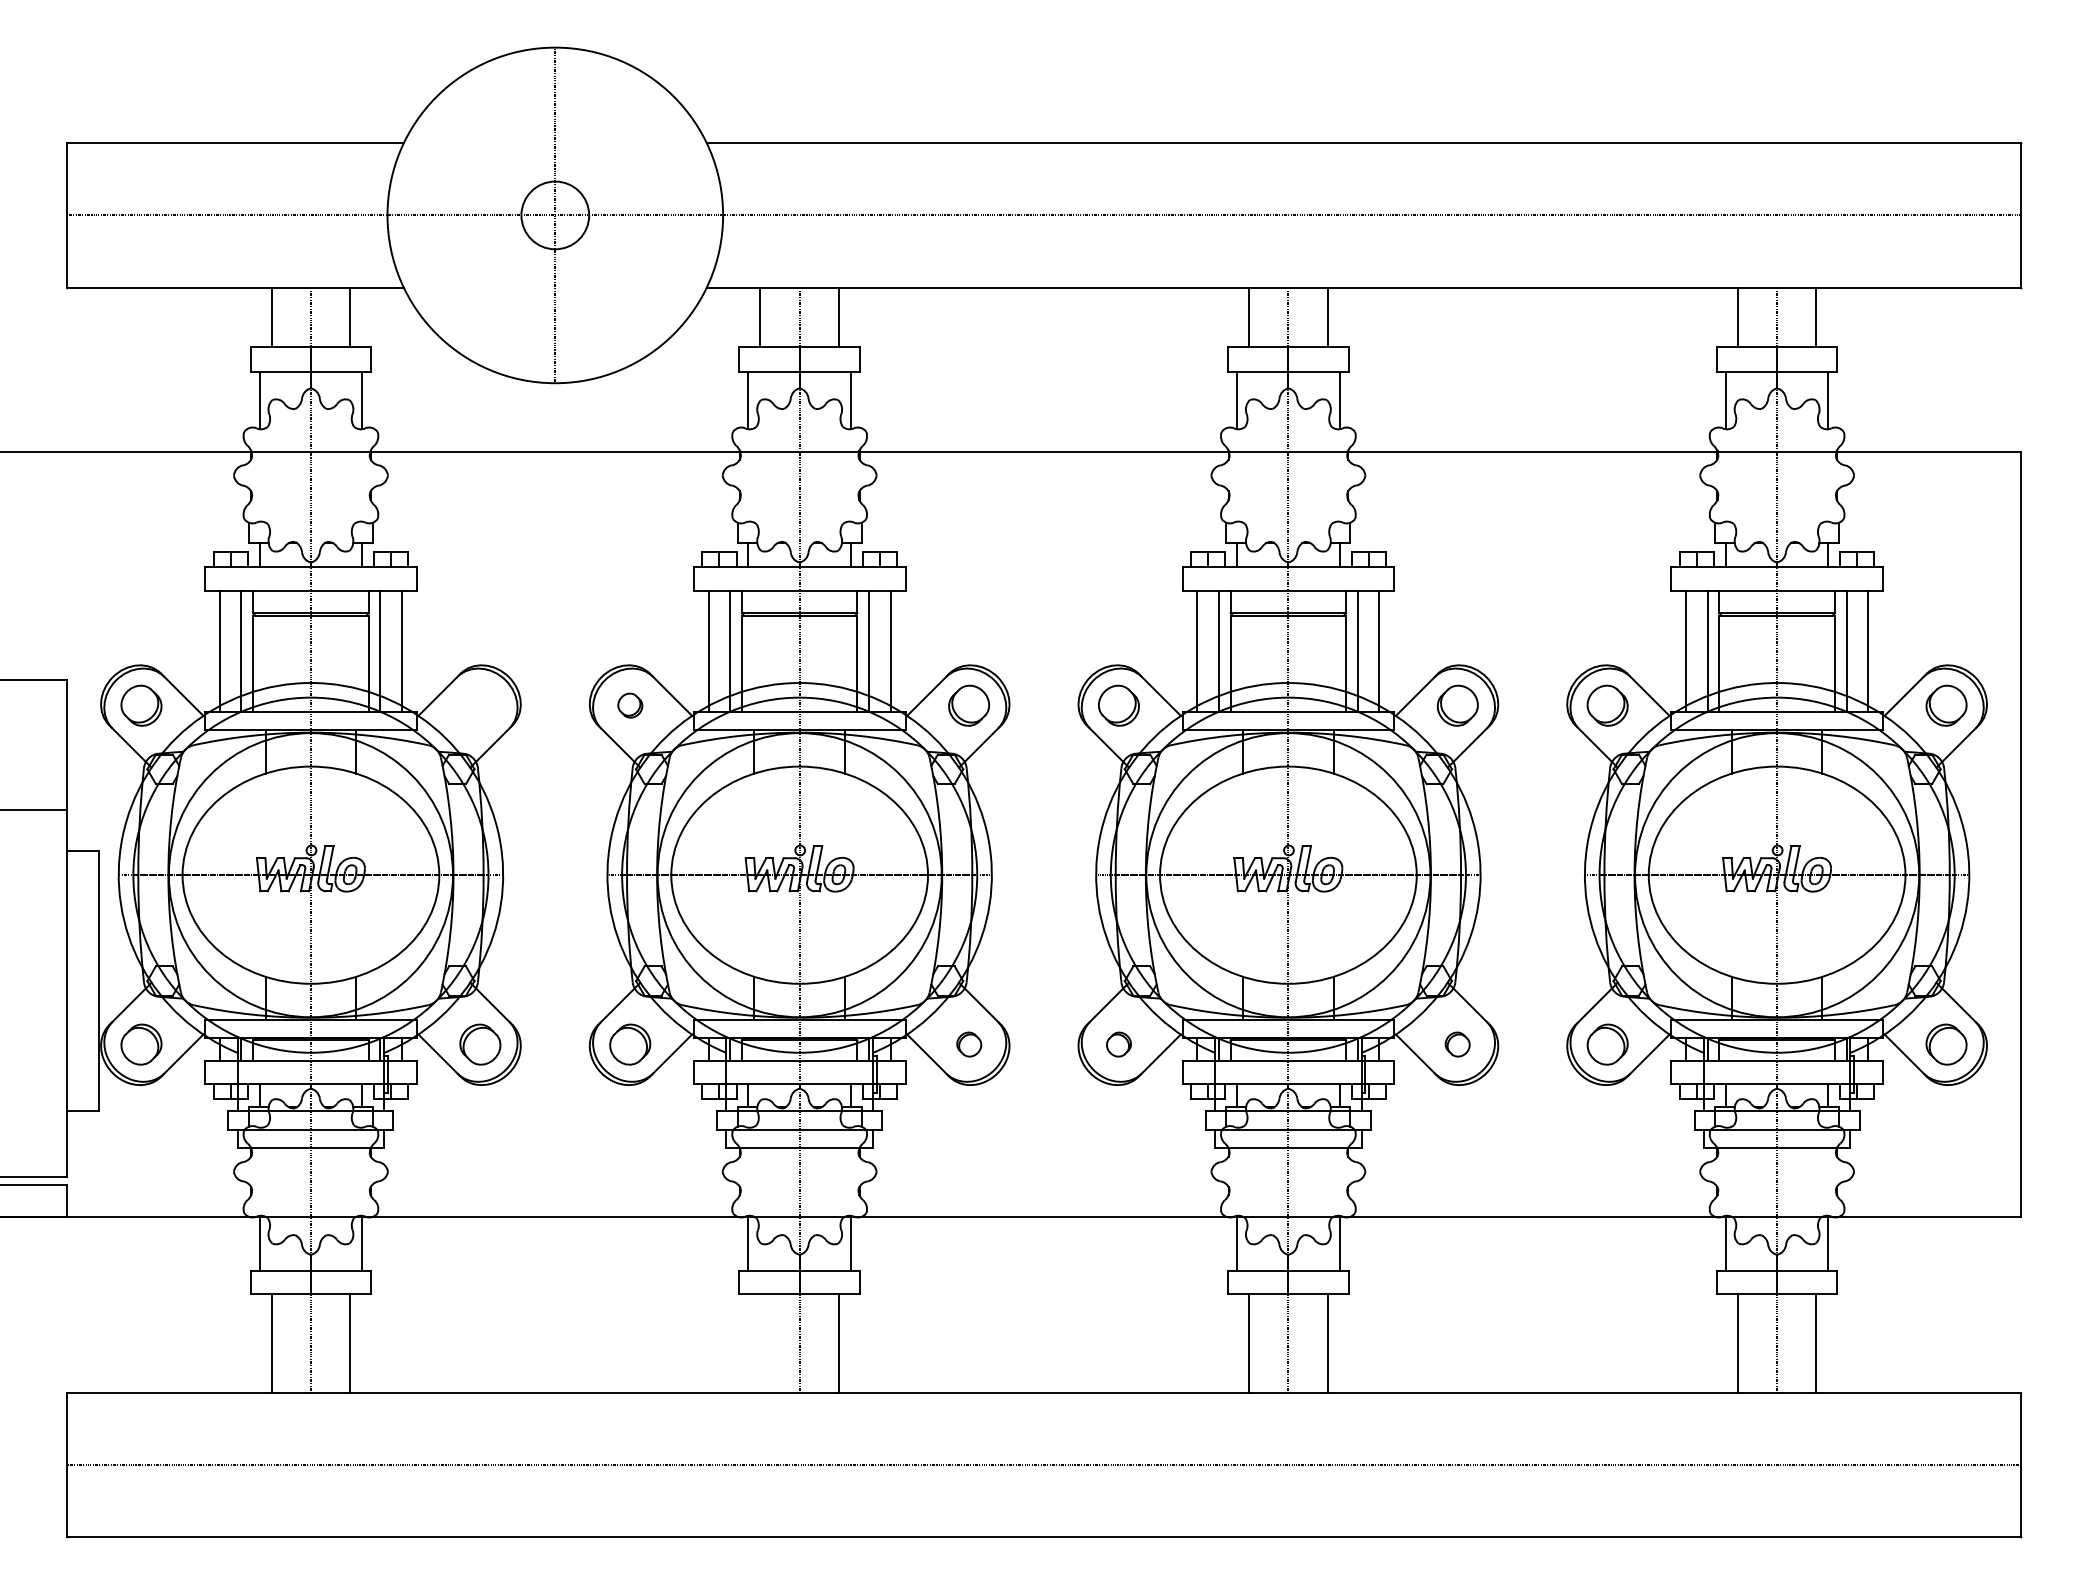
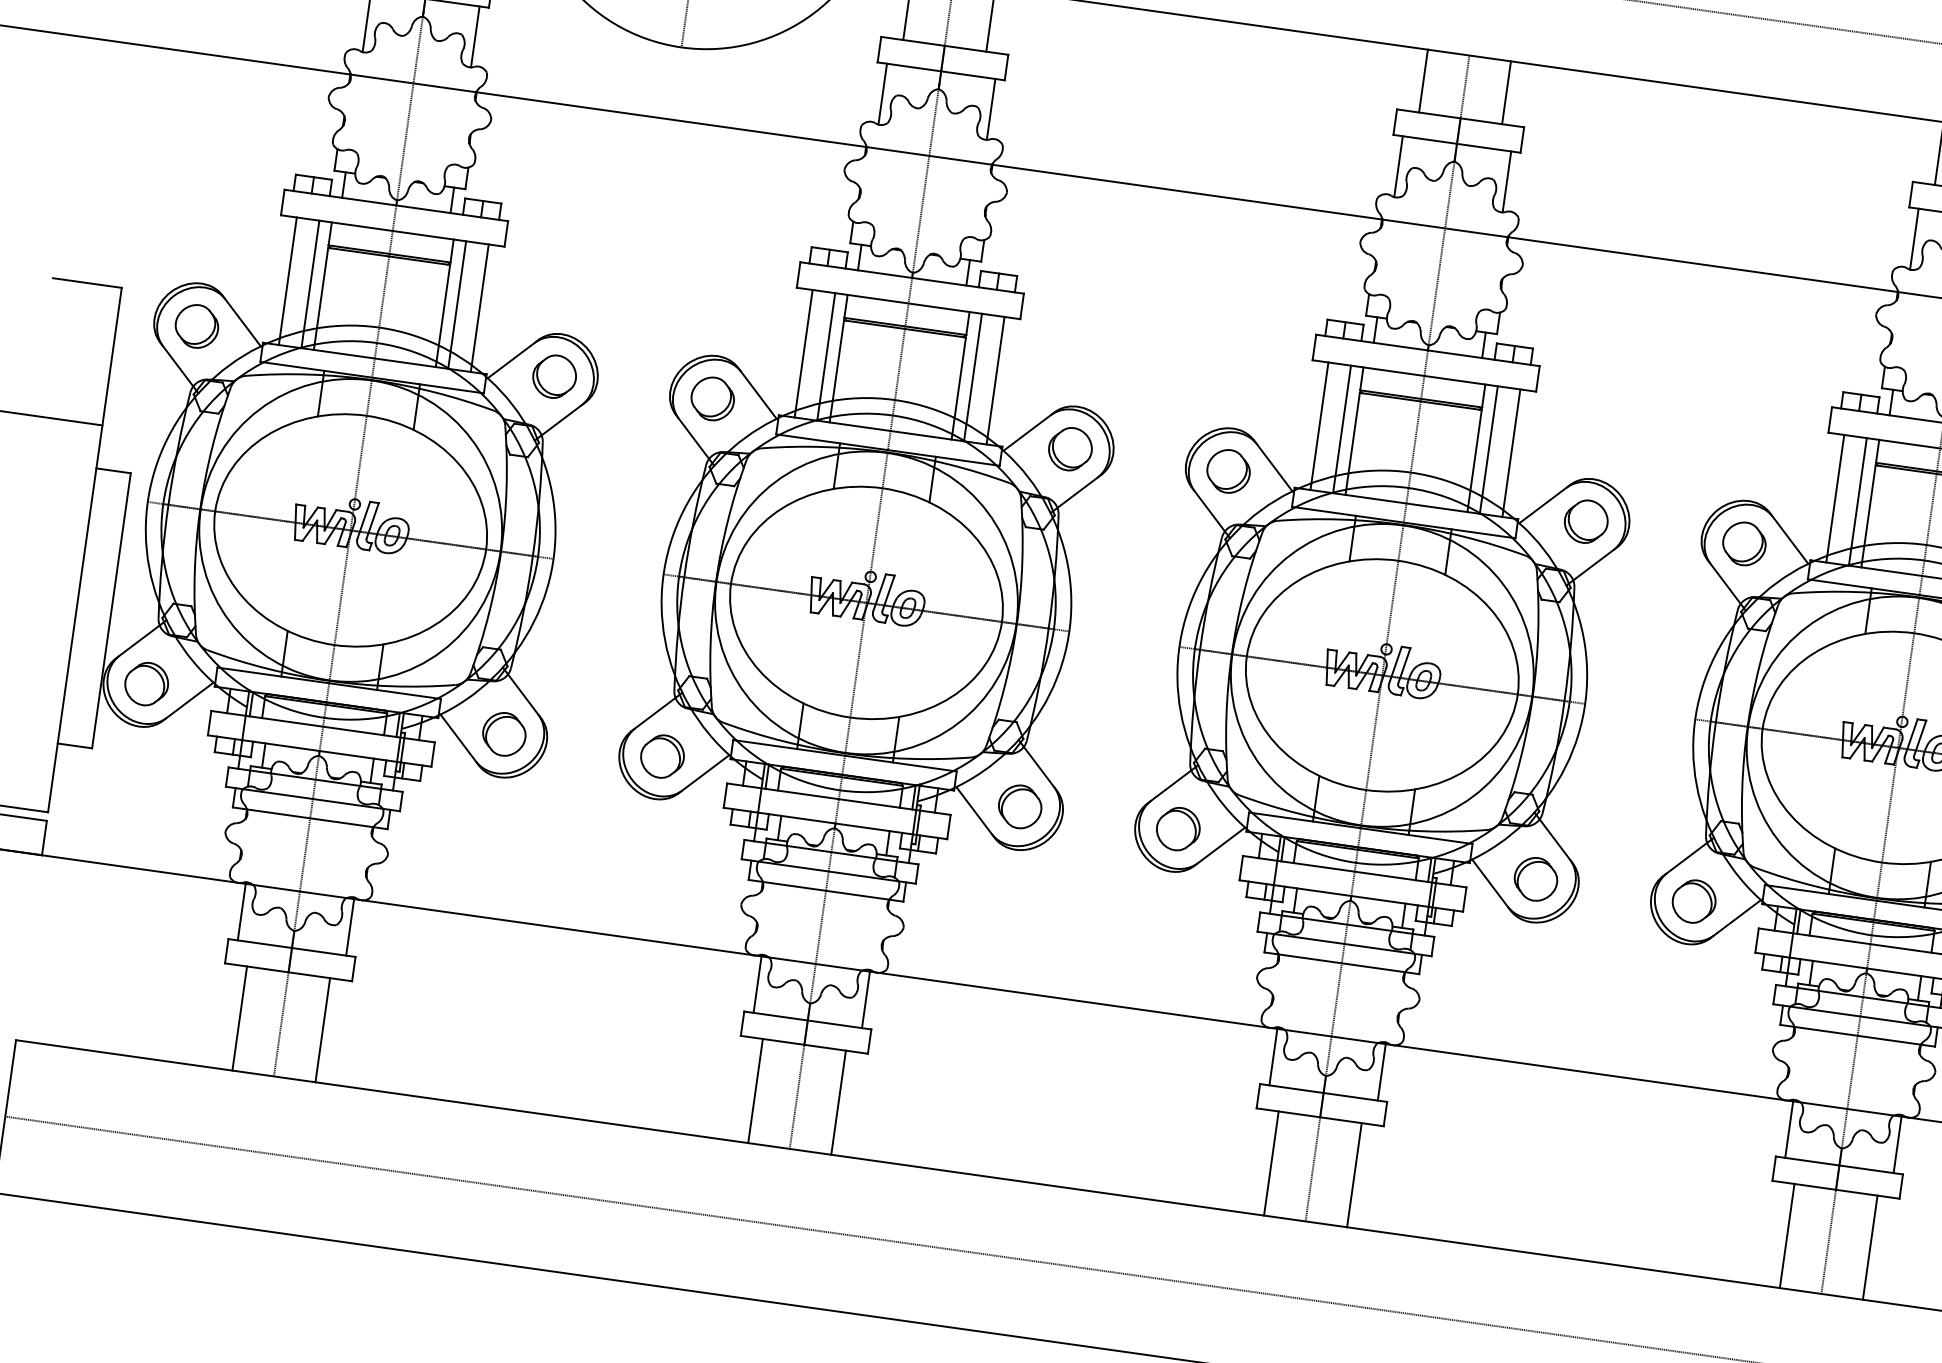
part: (480, 705) -> (554, 376), added
part: (630, 705) -> (713, 398), size x1.67
part: (969, 1044) -> (1020, 806), size x1.67
part: (1118, 1044) -> (1177, 828), size x1.67
part: (1457, 1044) -> (1535, 879), size x1.67
line: (760, 1342) -> (755, 1090), added

